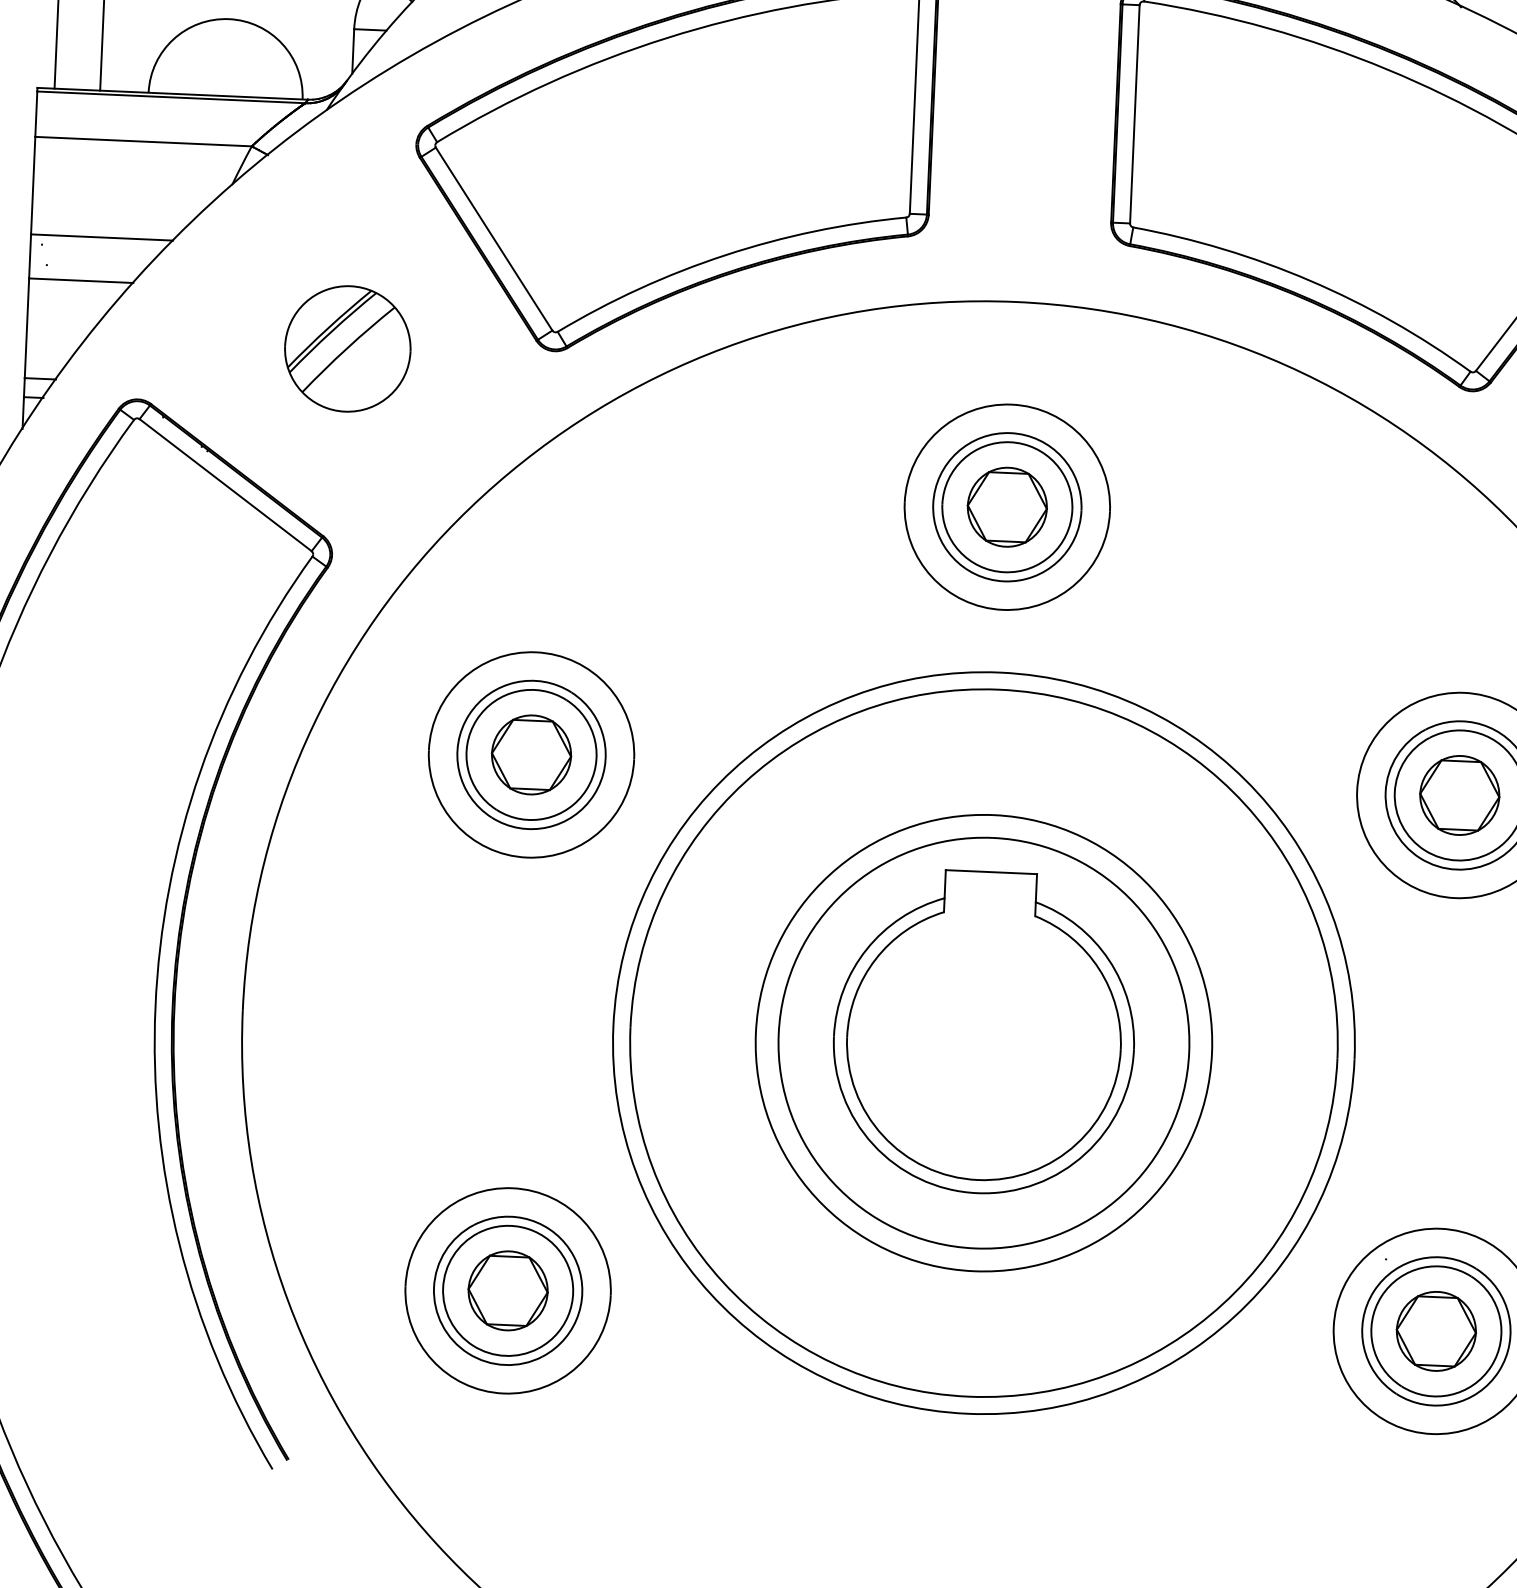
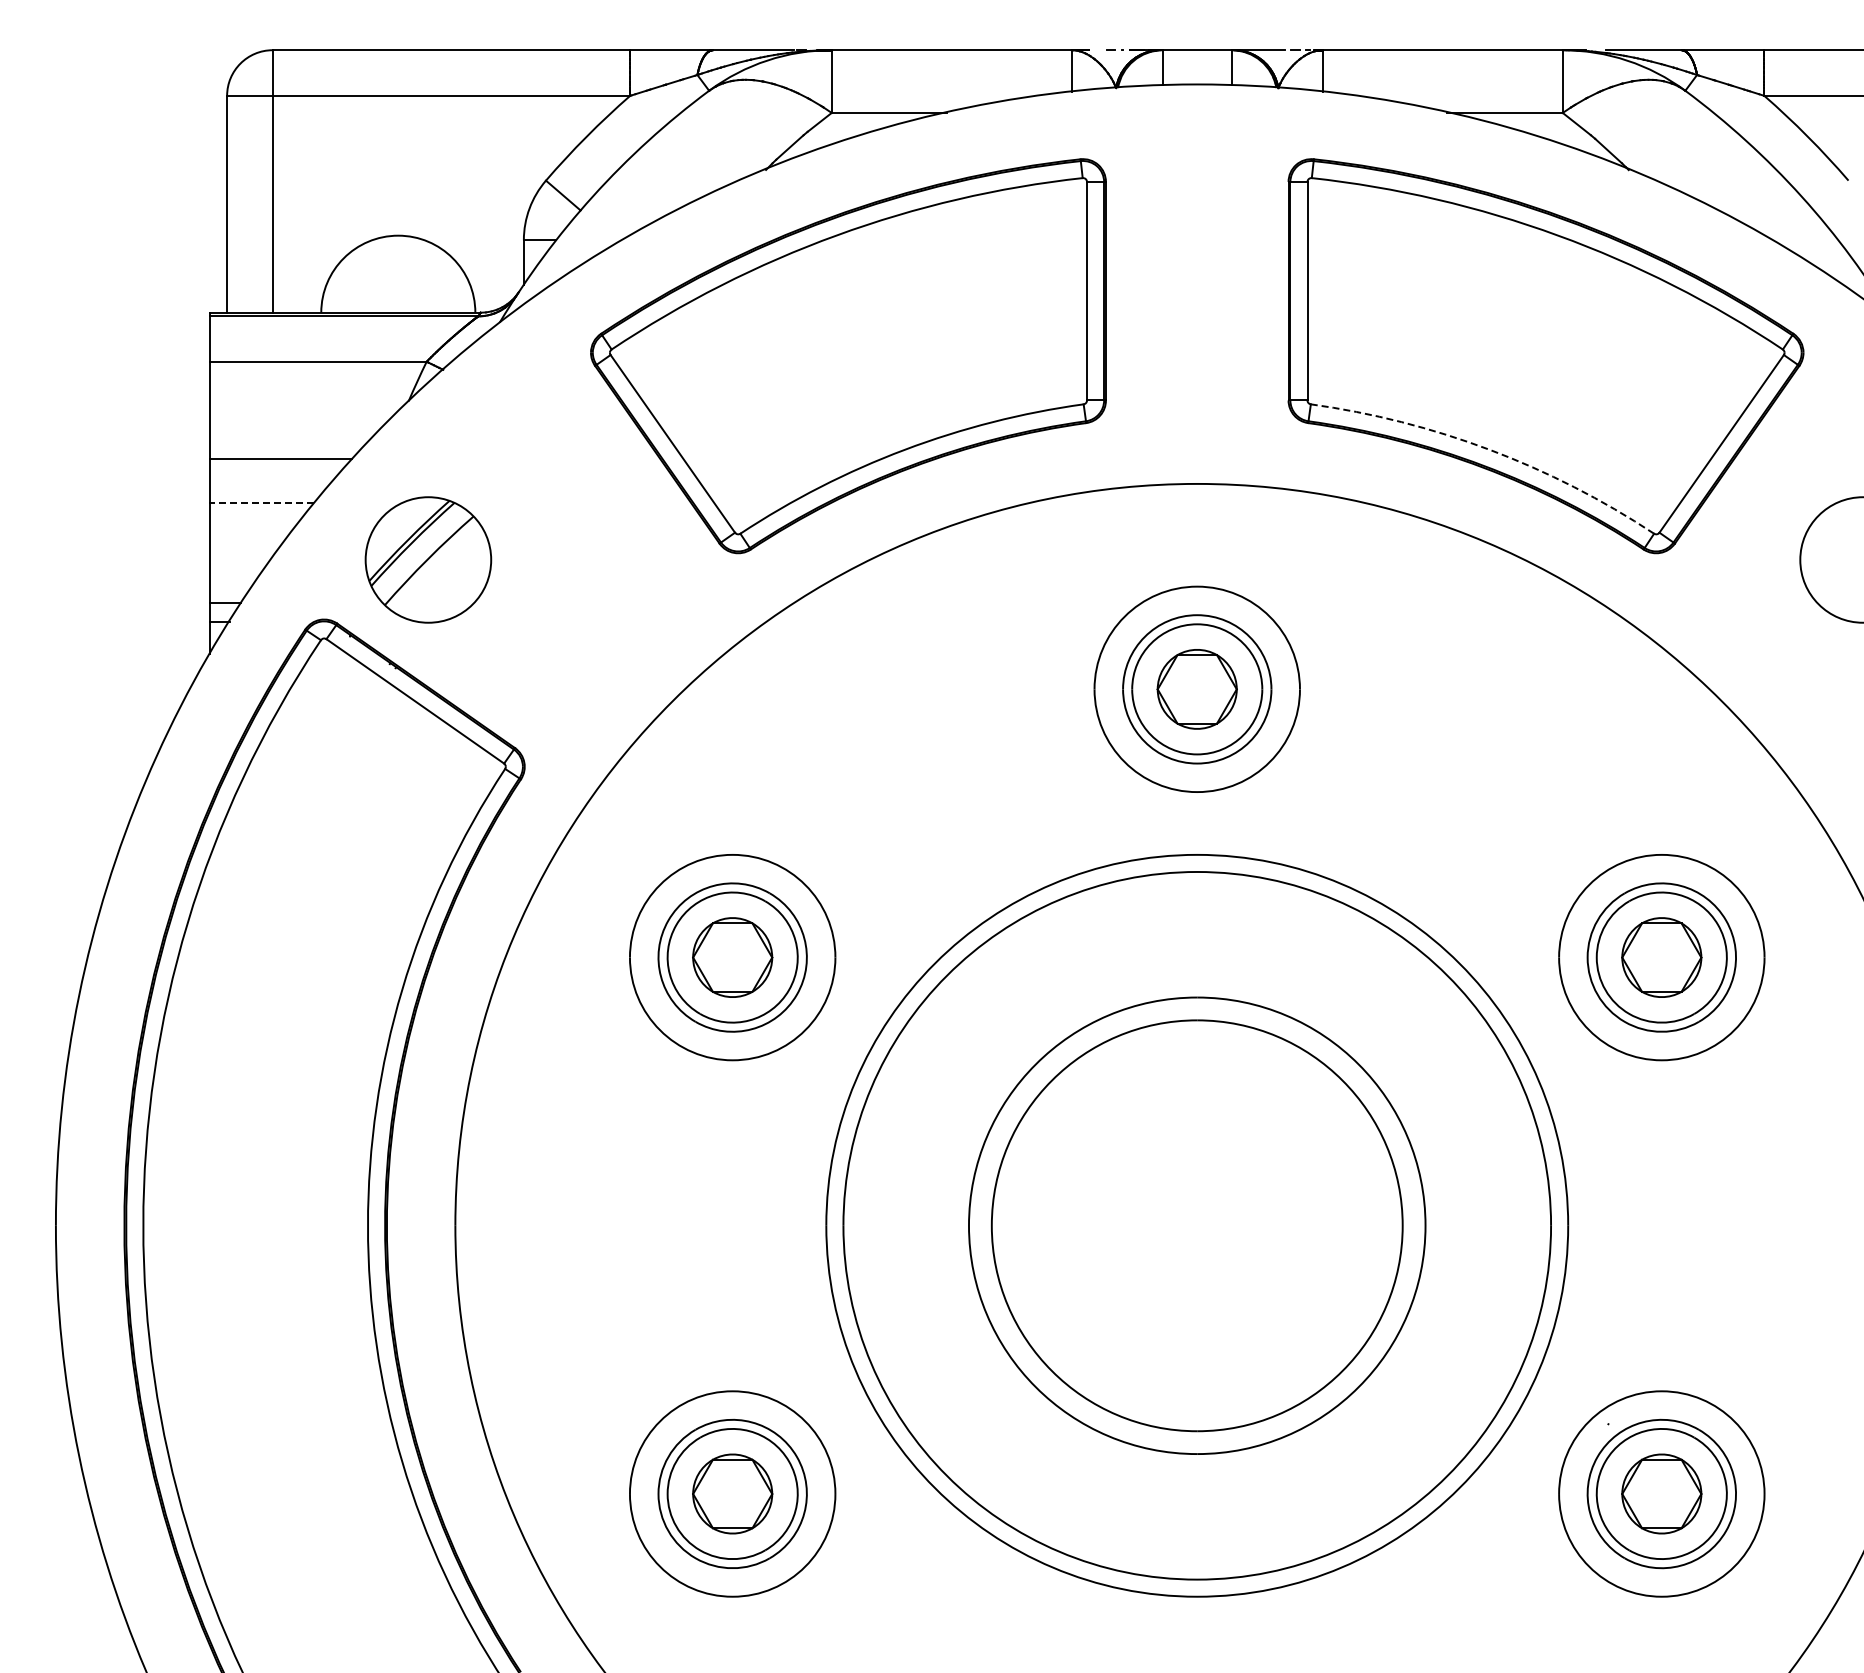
line: (80, 280) -> (261, 503), solid -> dashed
arc: (1309, 280) -> (1489, 449), solid -> dashed
part: (347, 348) -> (428, 559), moved
part: (984, 1032) -> (1197, 1215), removed

